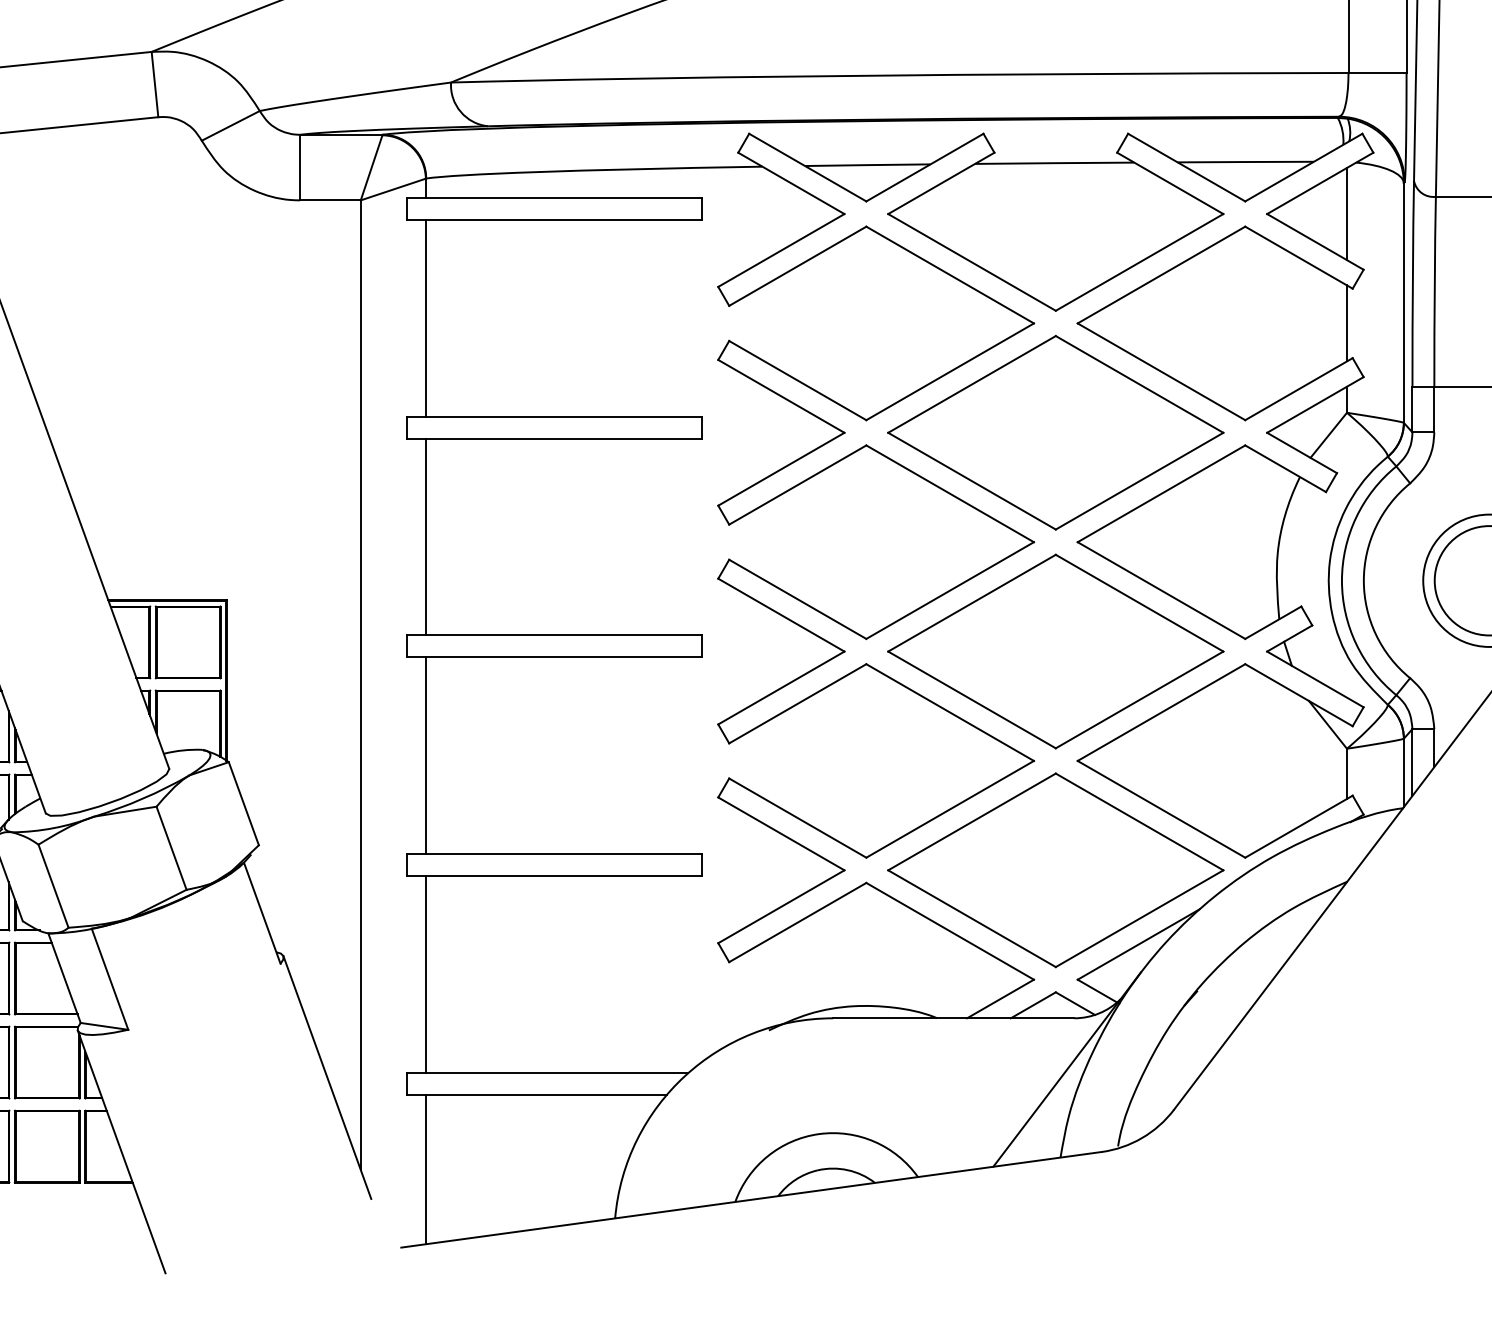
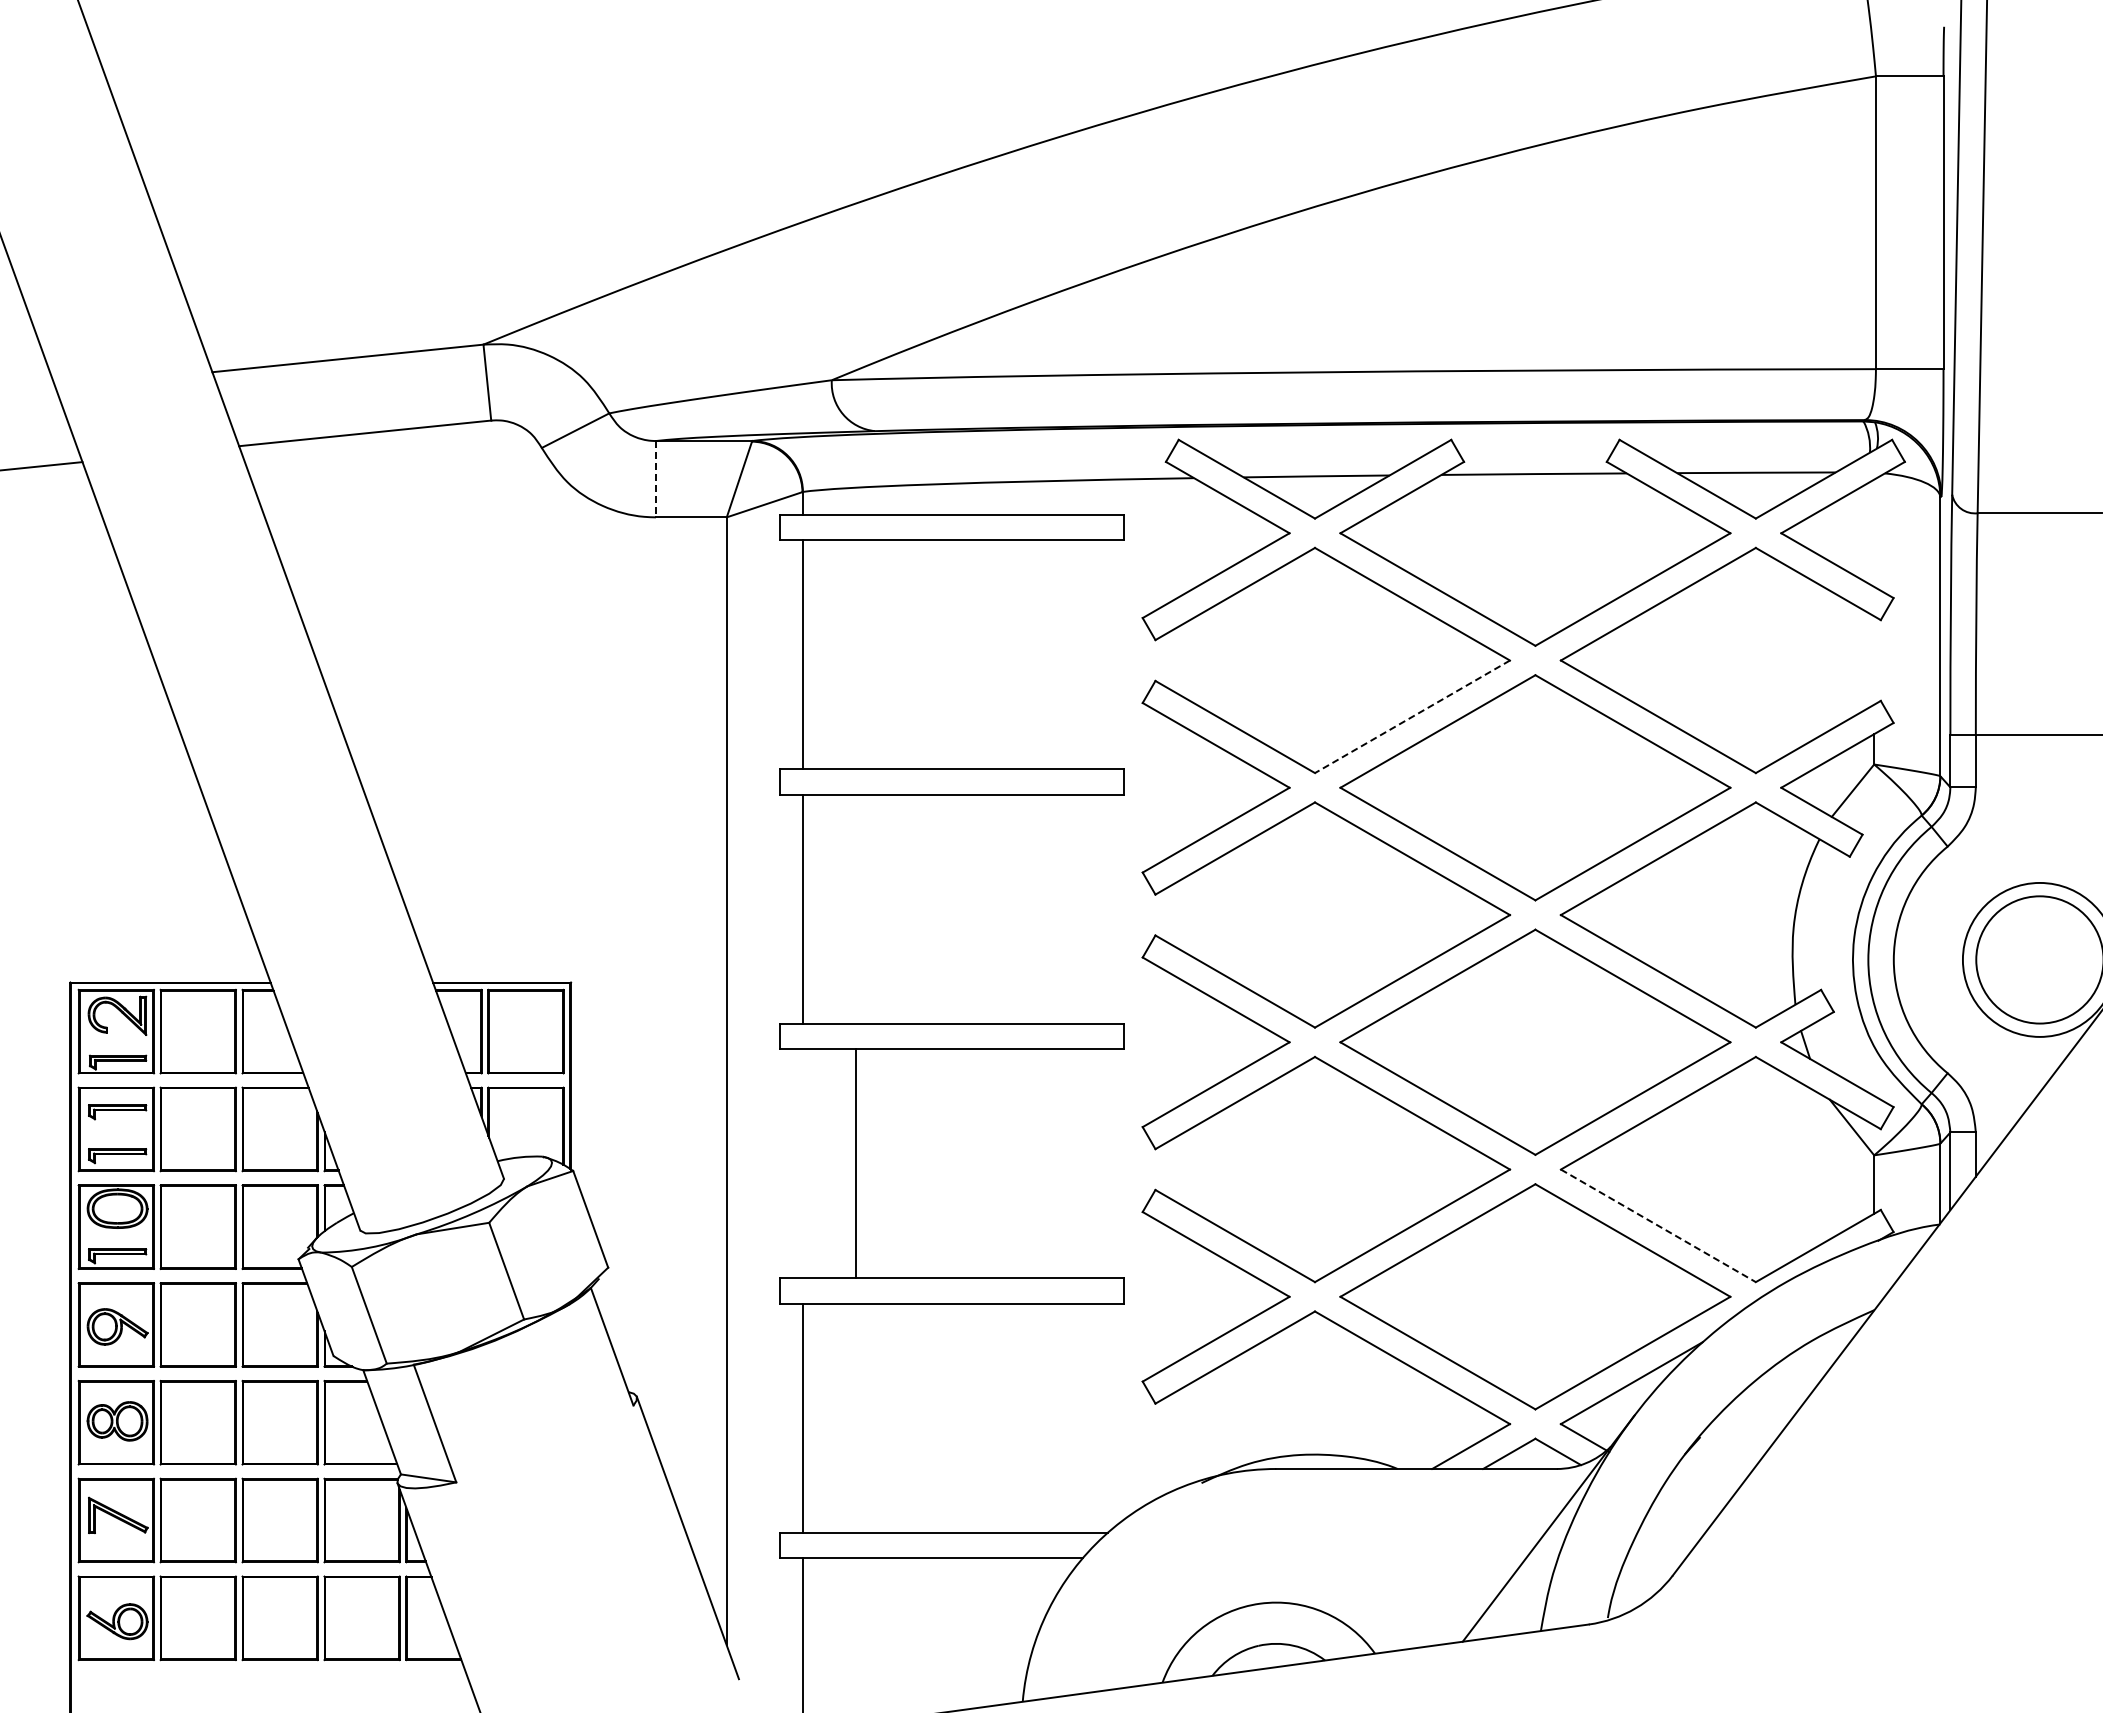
line: (300, 167) -> (656, 479), solid -> dashed
line: (1347, 213) -> (1874, 532), removed
line: (1347, 323) -> (1874, 660), removed
line: (950, 371) -> (1412, 716), solid -> dashed
line: (425, 755) -> (855, 1163), moved
line: (1161, 809) -> (1658, 1225), solid -> dashed

